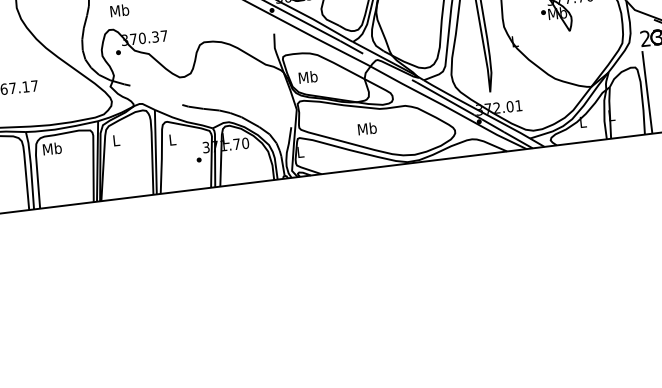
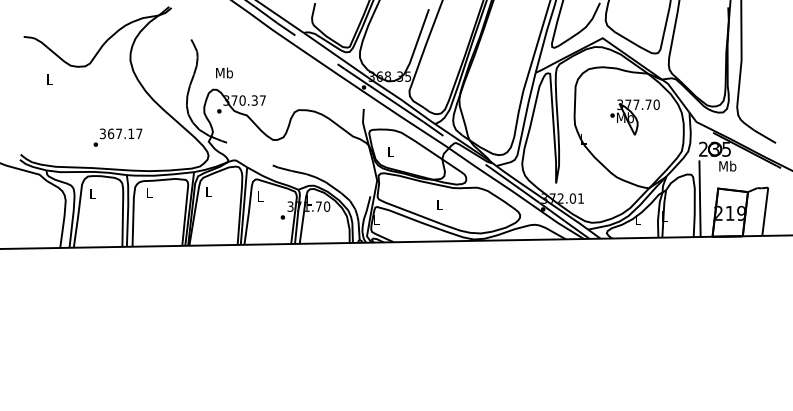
text: (307, 76) -> (390, 151), Mb -> L
text: (366, 128) -> (439, 204), Mb -> L
text: (52, 148) -> (149, 192), Mb -> L

